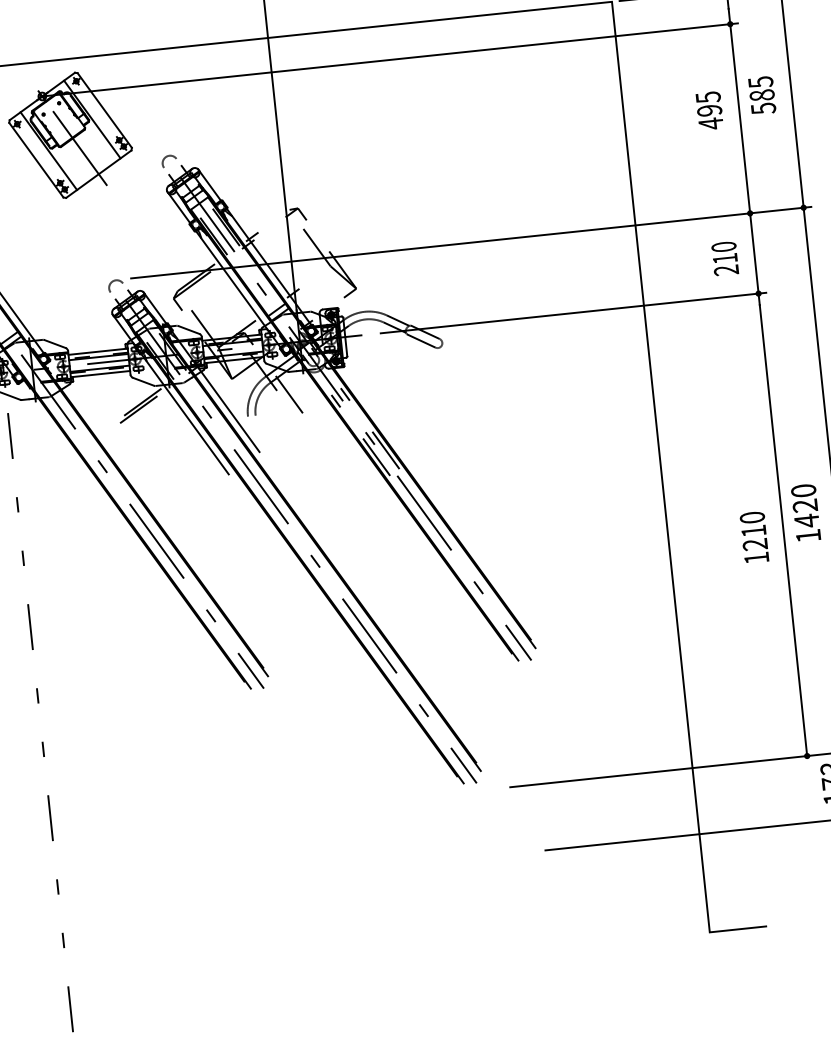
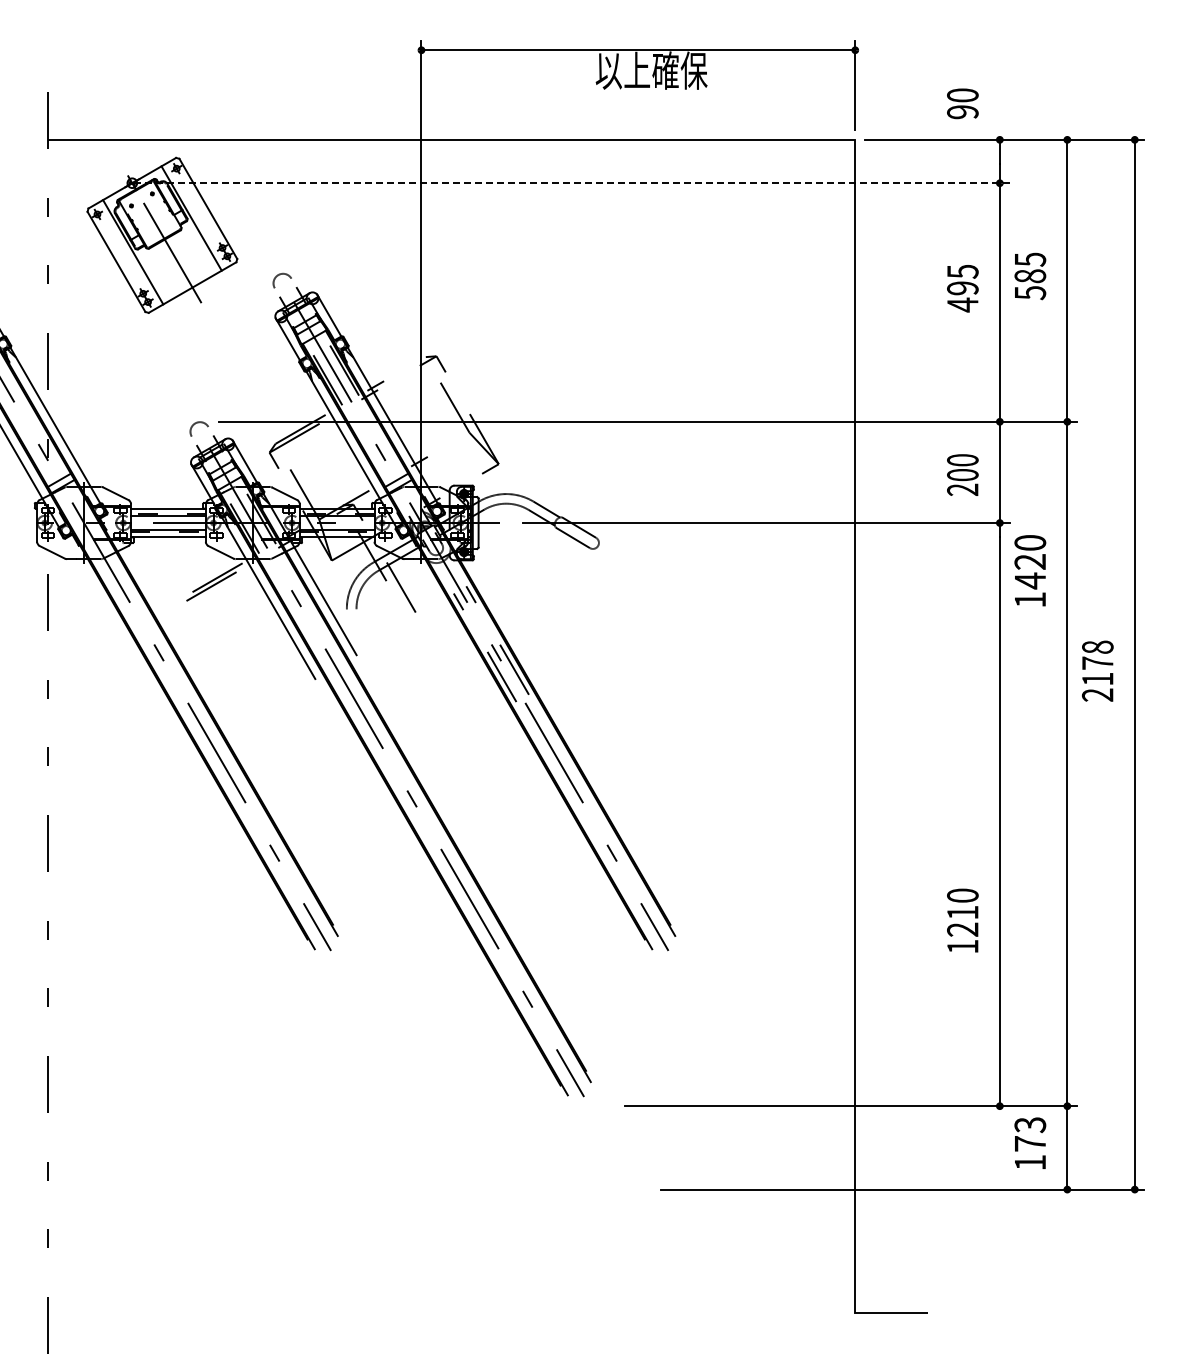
line: (389, 60) -> (570, 183), solid -> dashed
text: (724, 259) -> (962, 475), 210 -> 200
text: (806, 512) -> (1030, 570), moved
text: (754, 537) -> (962, 920), moved

